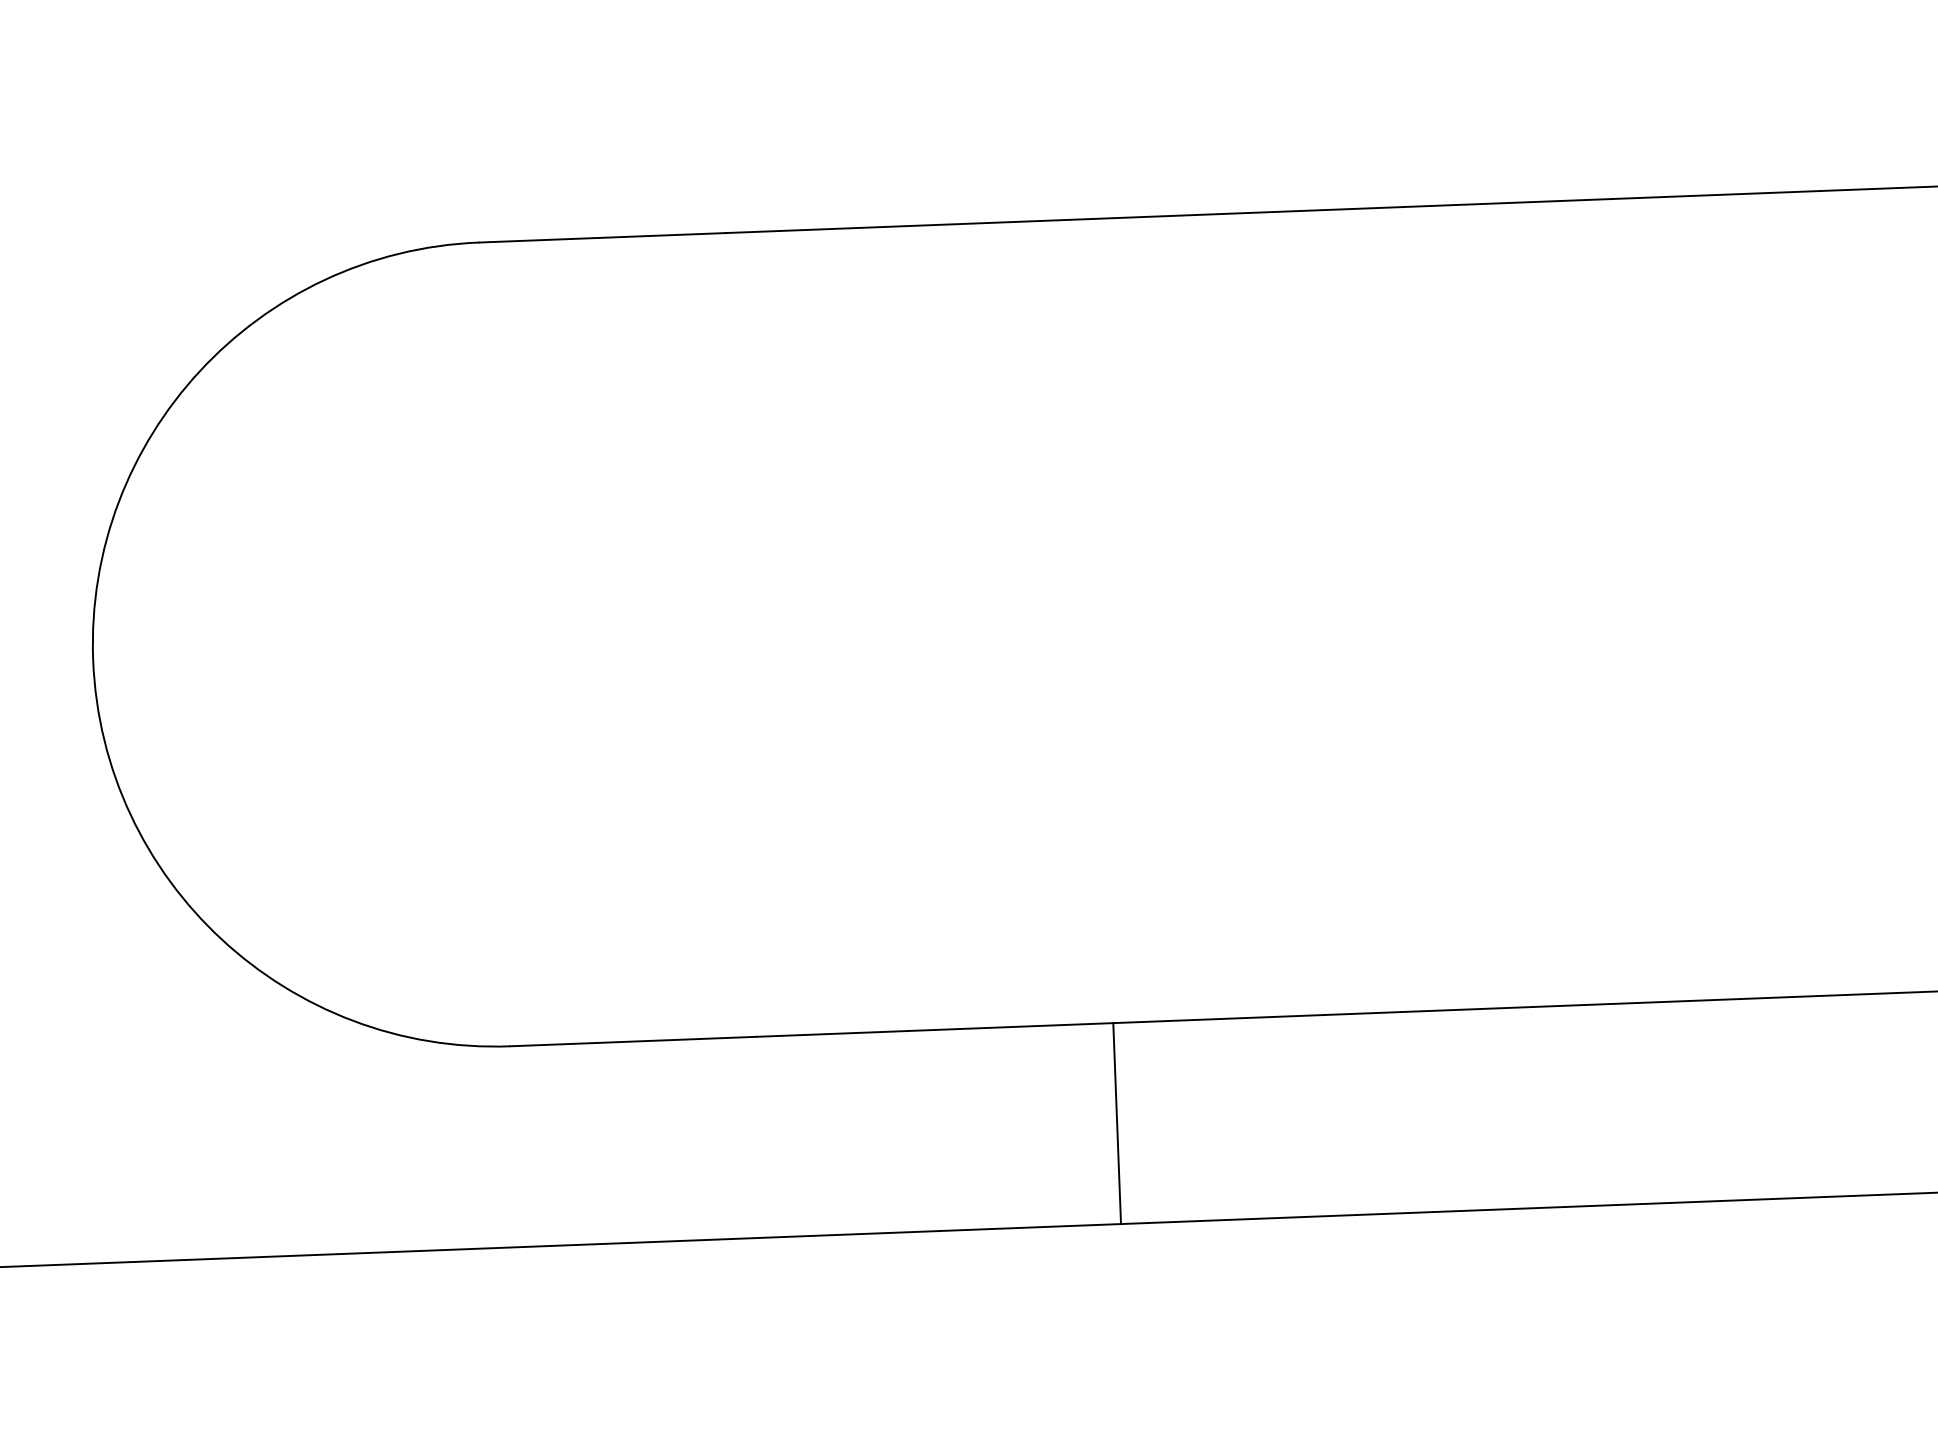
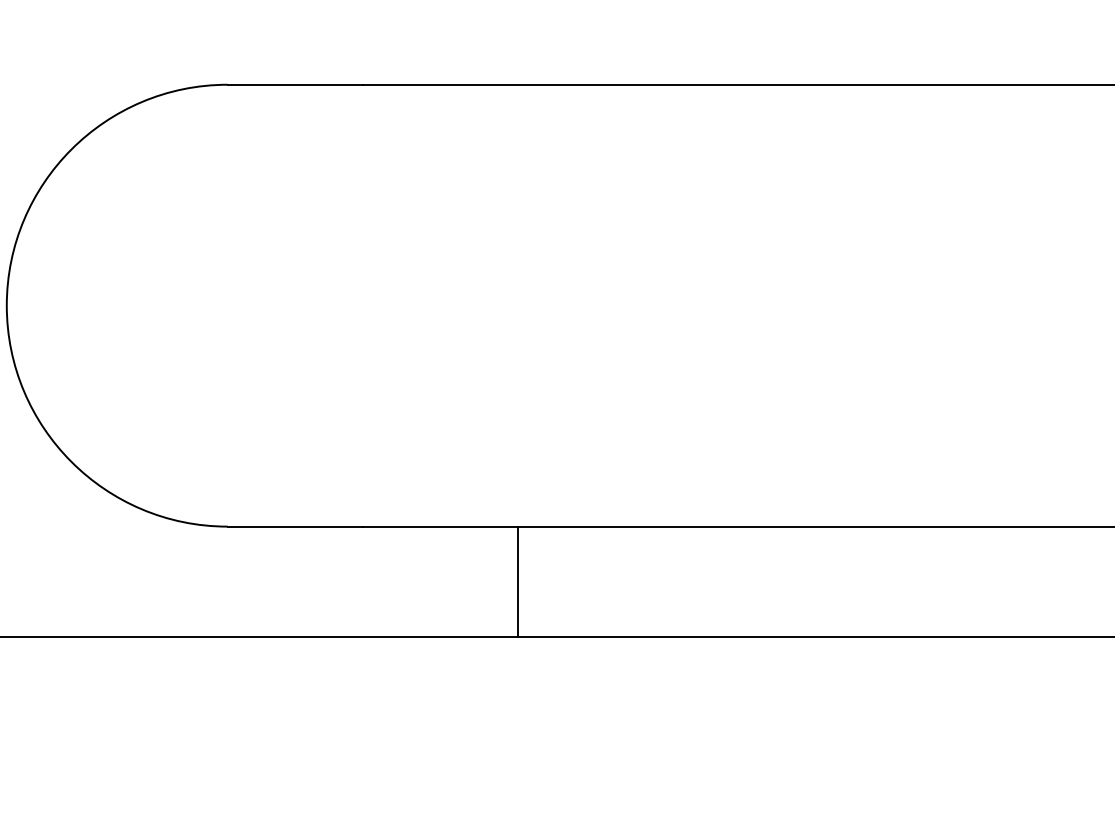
line: (1117, 1122) -> (518, 581), moved

